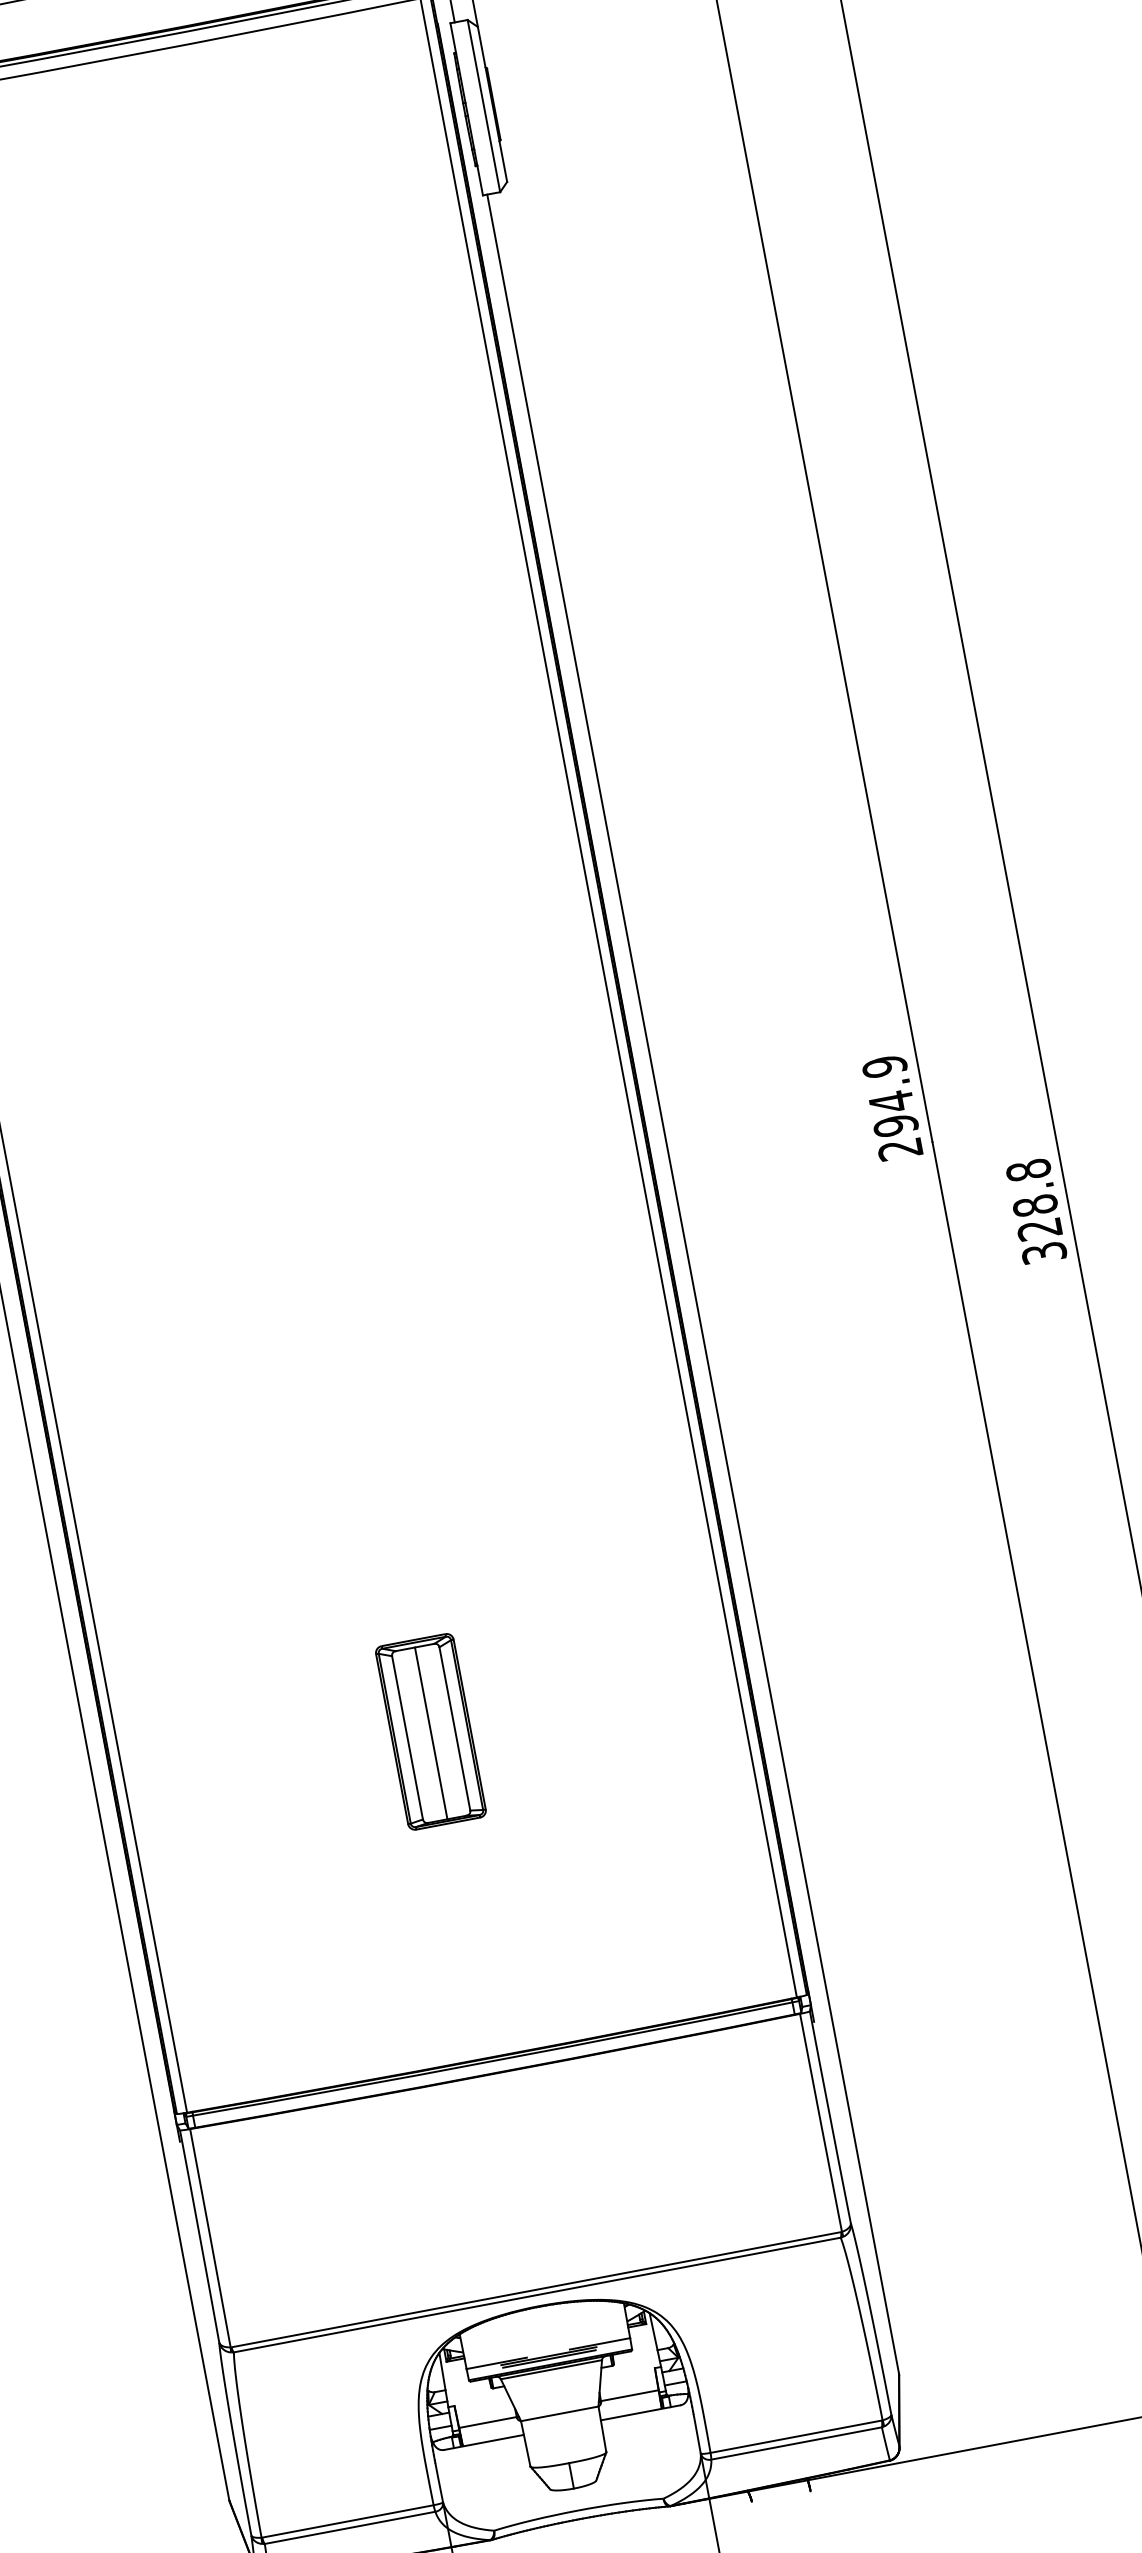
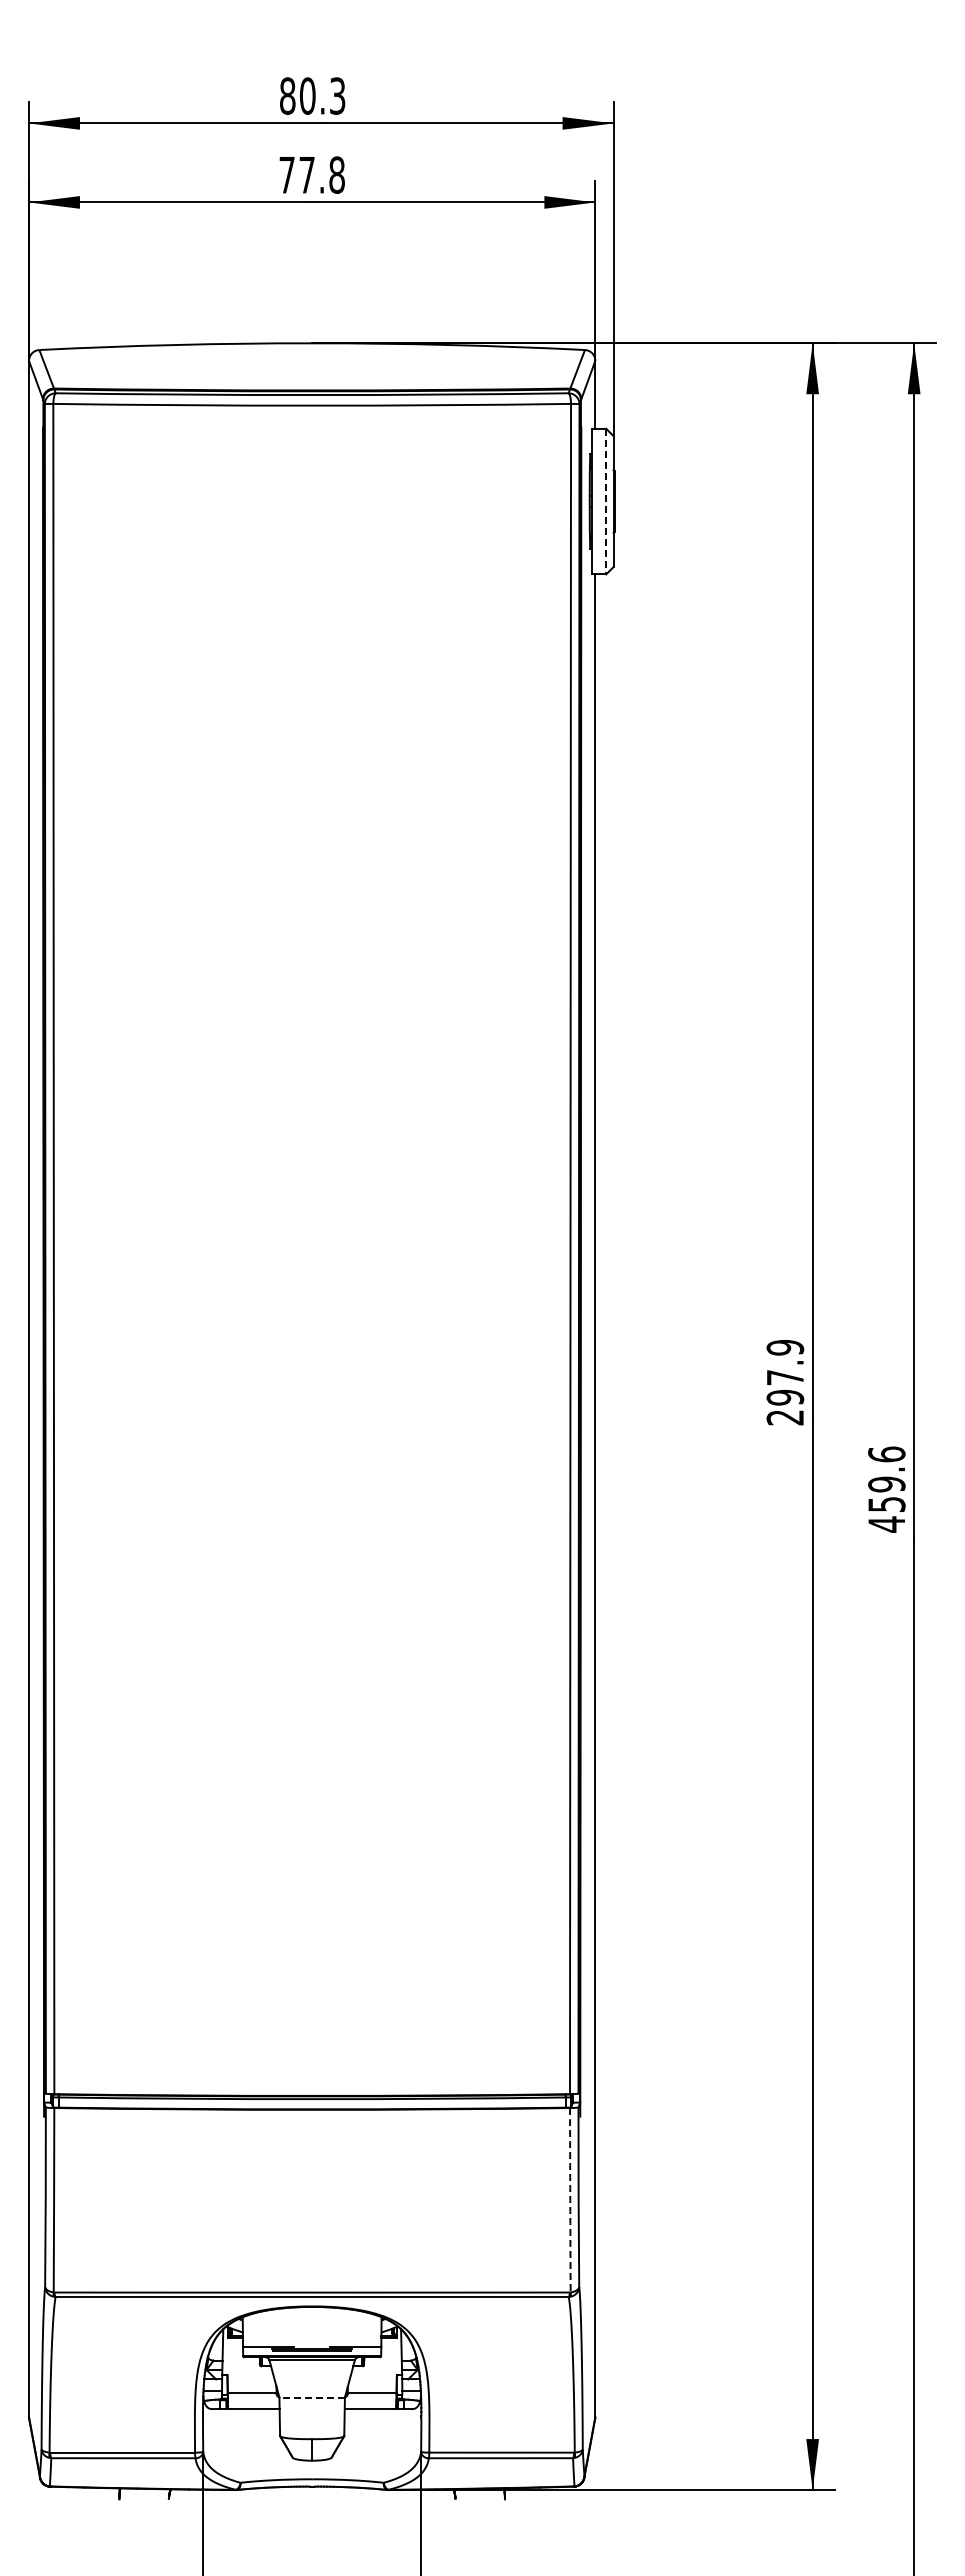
line: (484, 105) -> (606, 501), solid -> dashed
text: (891, 1101) -> (785, 1377), 294.9 -> 297.9
text: (1036, 1211) -> (886, 1489), 328.8 -> 459.6
part: (430, 1731) -> (311, 1820), removed
arc: (821, 2123) -> (570, 2200), solid -> dashed
line: (560, 2413) -> (312, 2397), solid -> dashed

